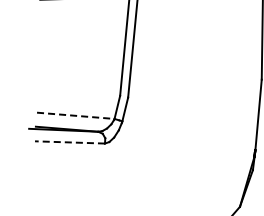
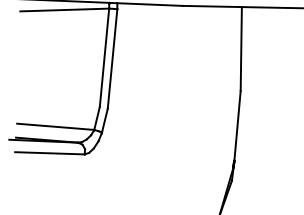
line: (75, 115) -> (55, 126), dashed -> solid
line: (69, 142) -> (49, 153), dashed -> solid

